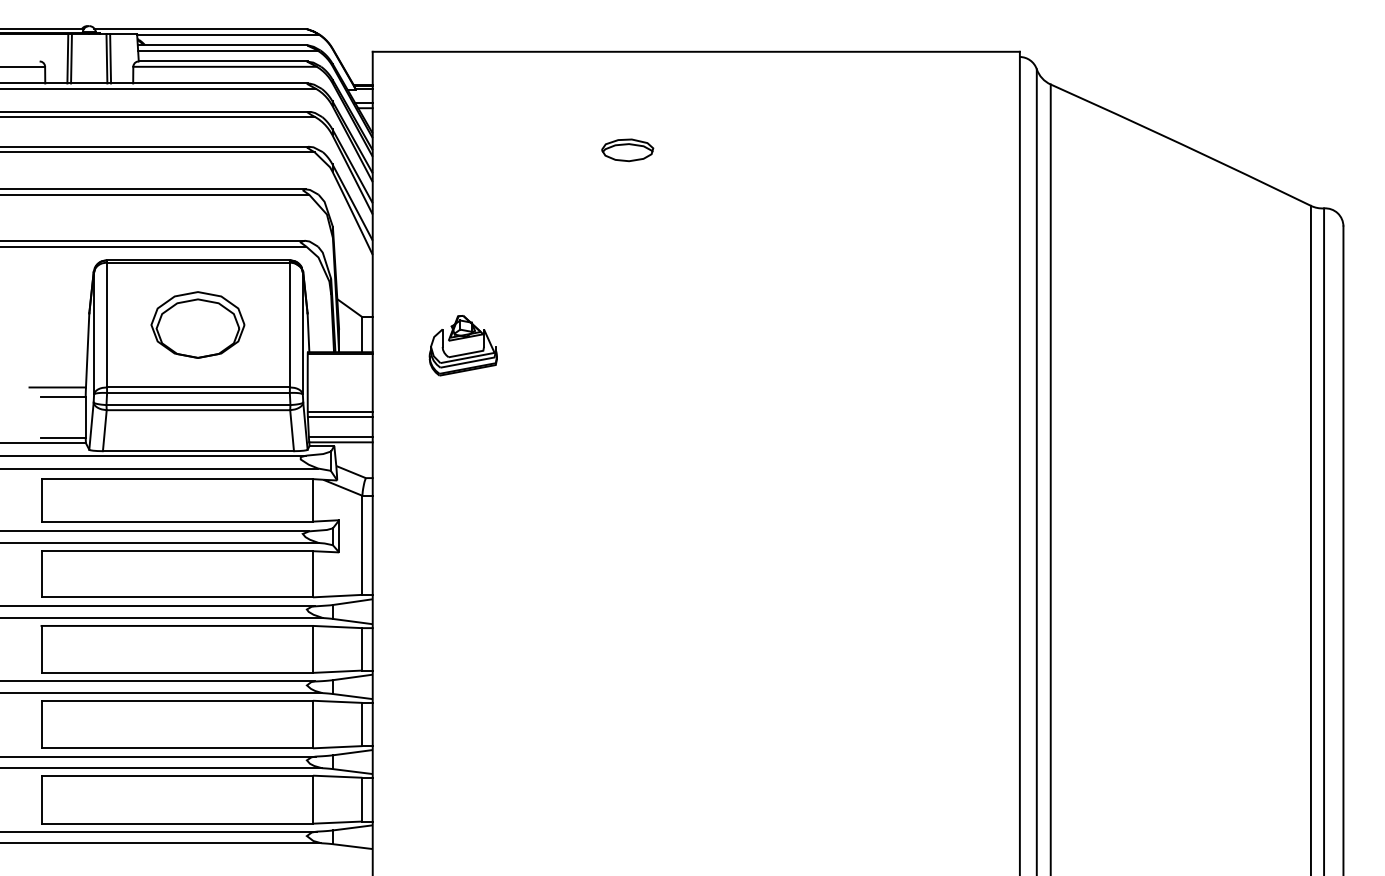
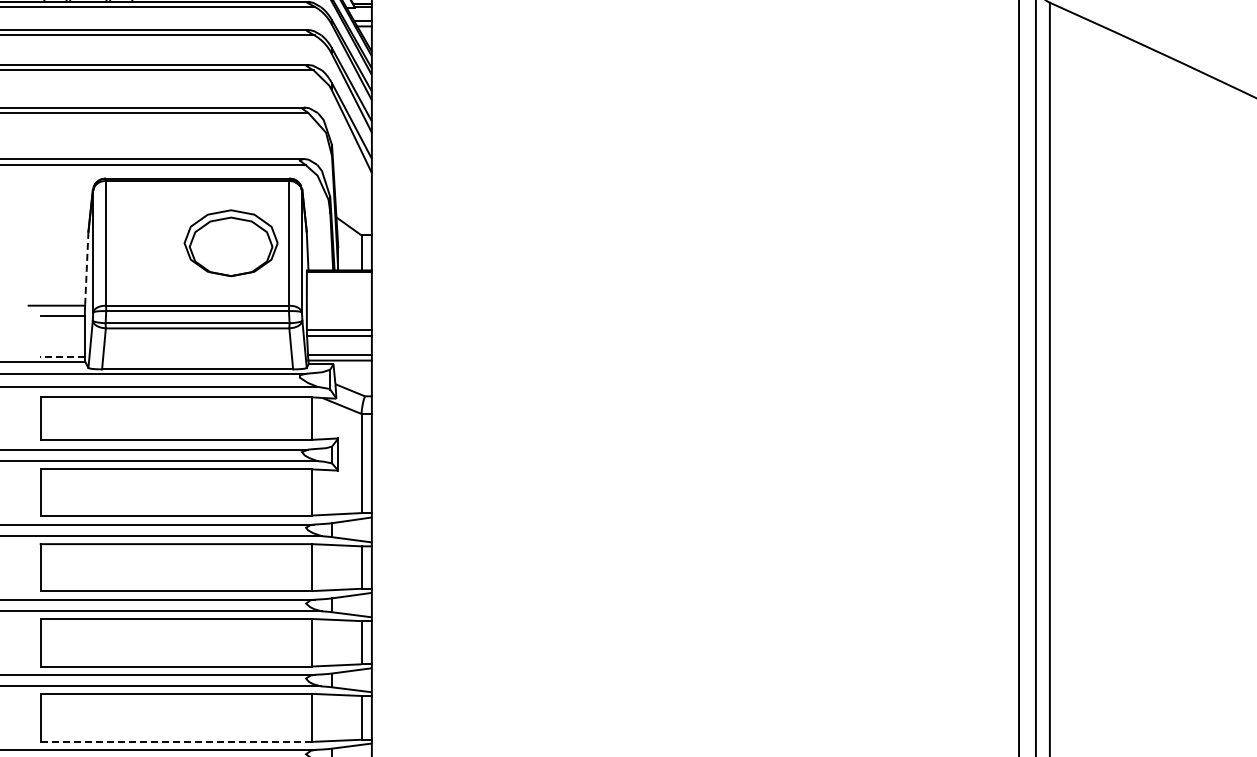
part: (627, 150) -> (626, 68), removed
part: (197, 324) -> (230, 242), moved
part: (462, 345) -> (461, 263), removed
line: (87, 350) -> (86, 268), solid -> dashed
line: (63, 438) -> (62, 356), solid -> dashed
line: (177, 823) -> (176, 741), solid -> dashed

